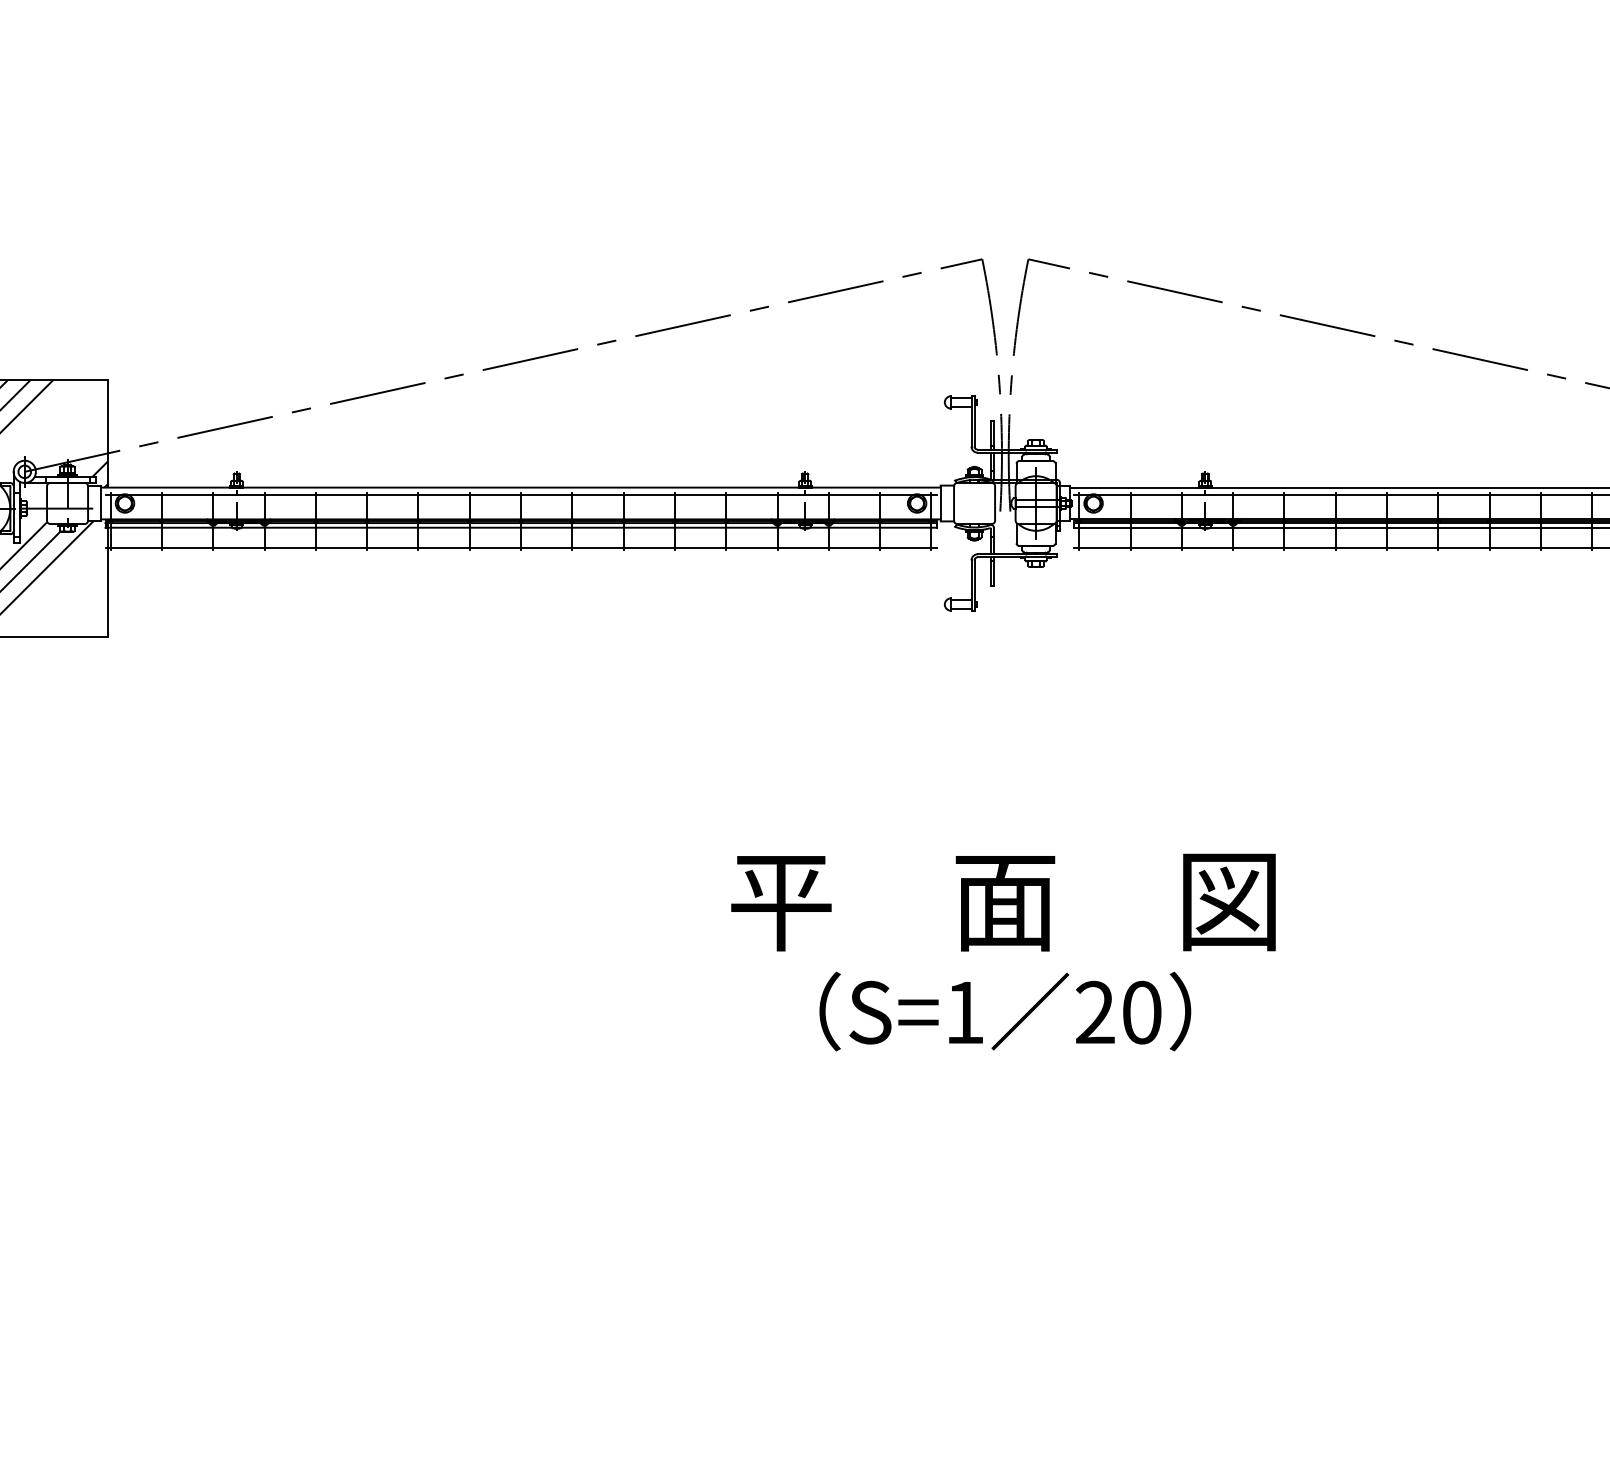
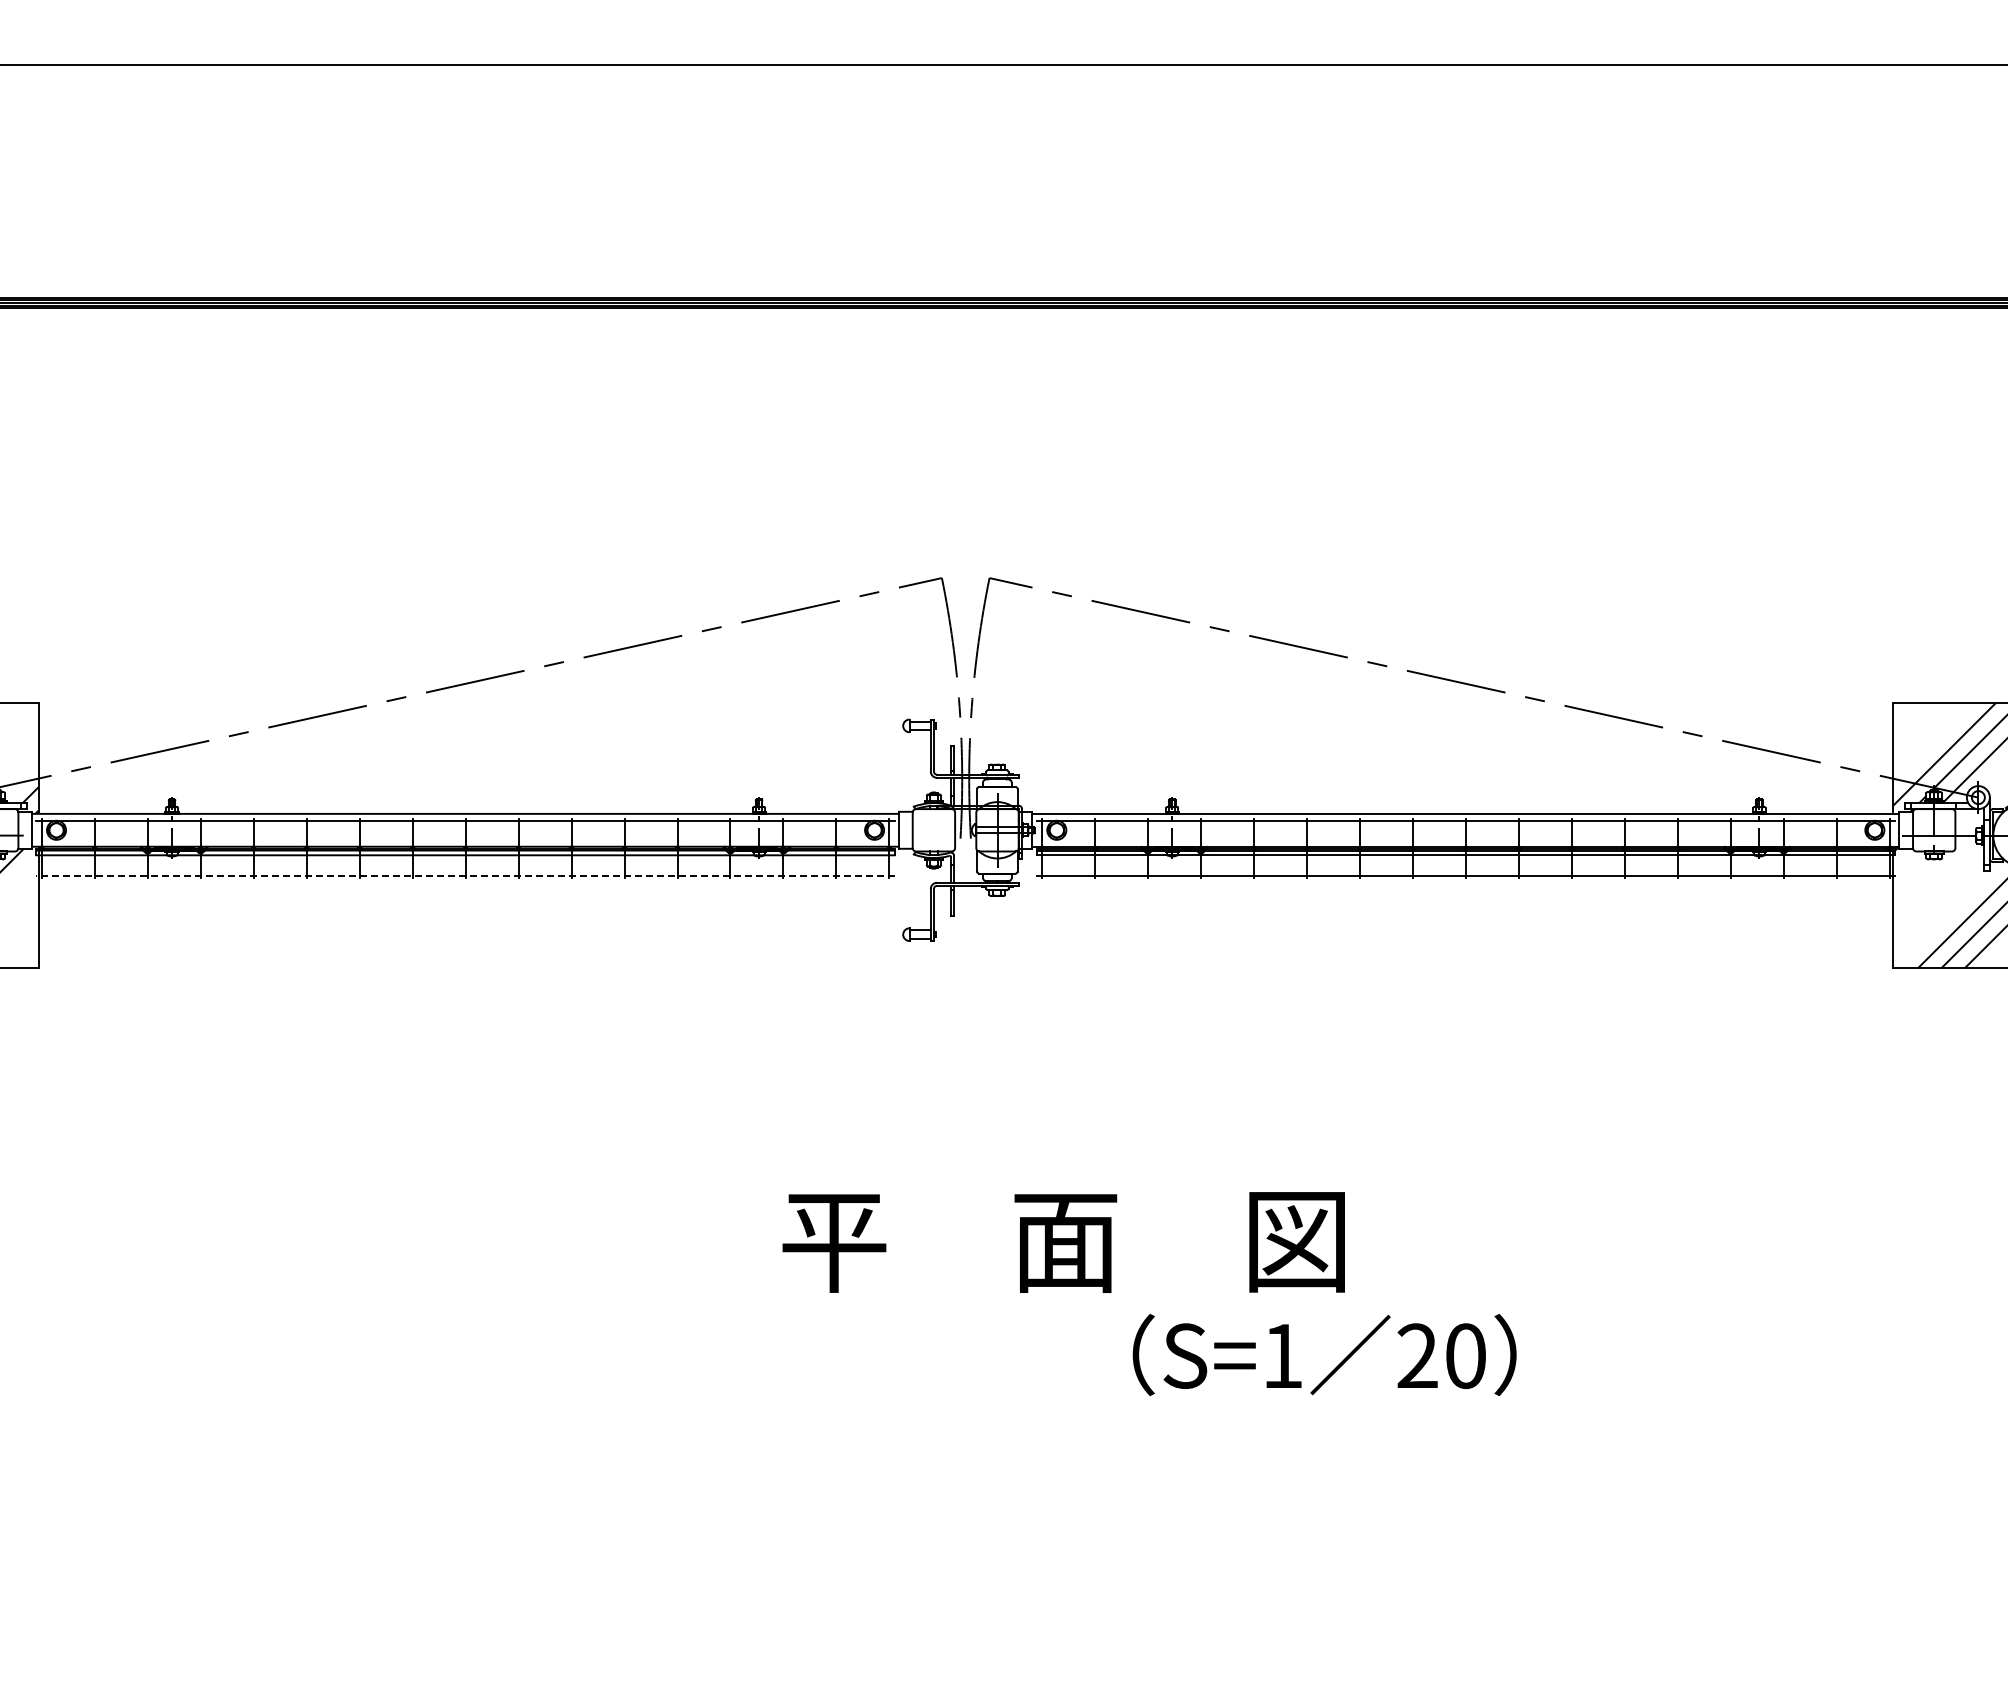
line: (520, 548) -> (465, 876), solid -> dashed
text: (1003, 902) -> (1063, 1242), moved
text: (1005, 1012) -> (1324, 1355), moved

